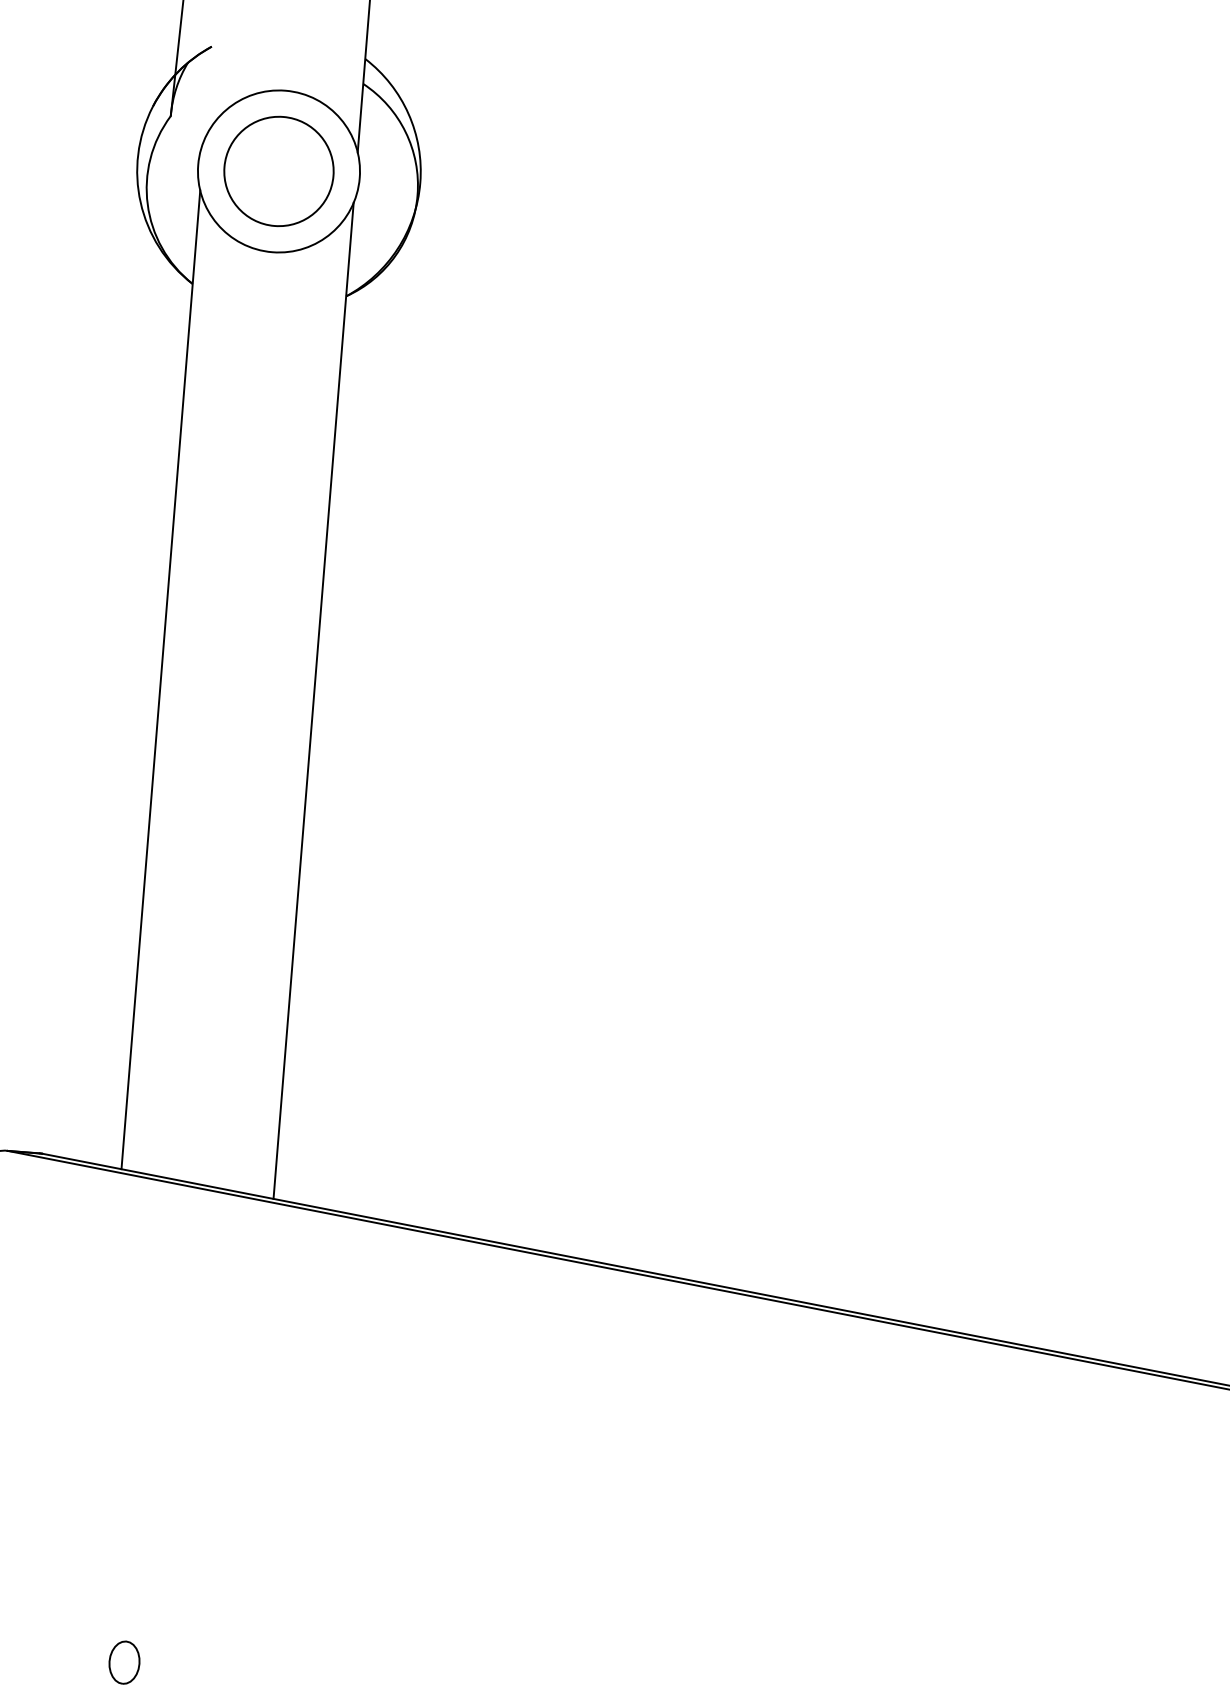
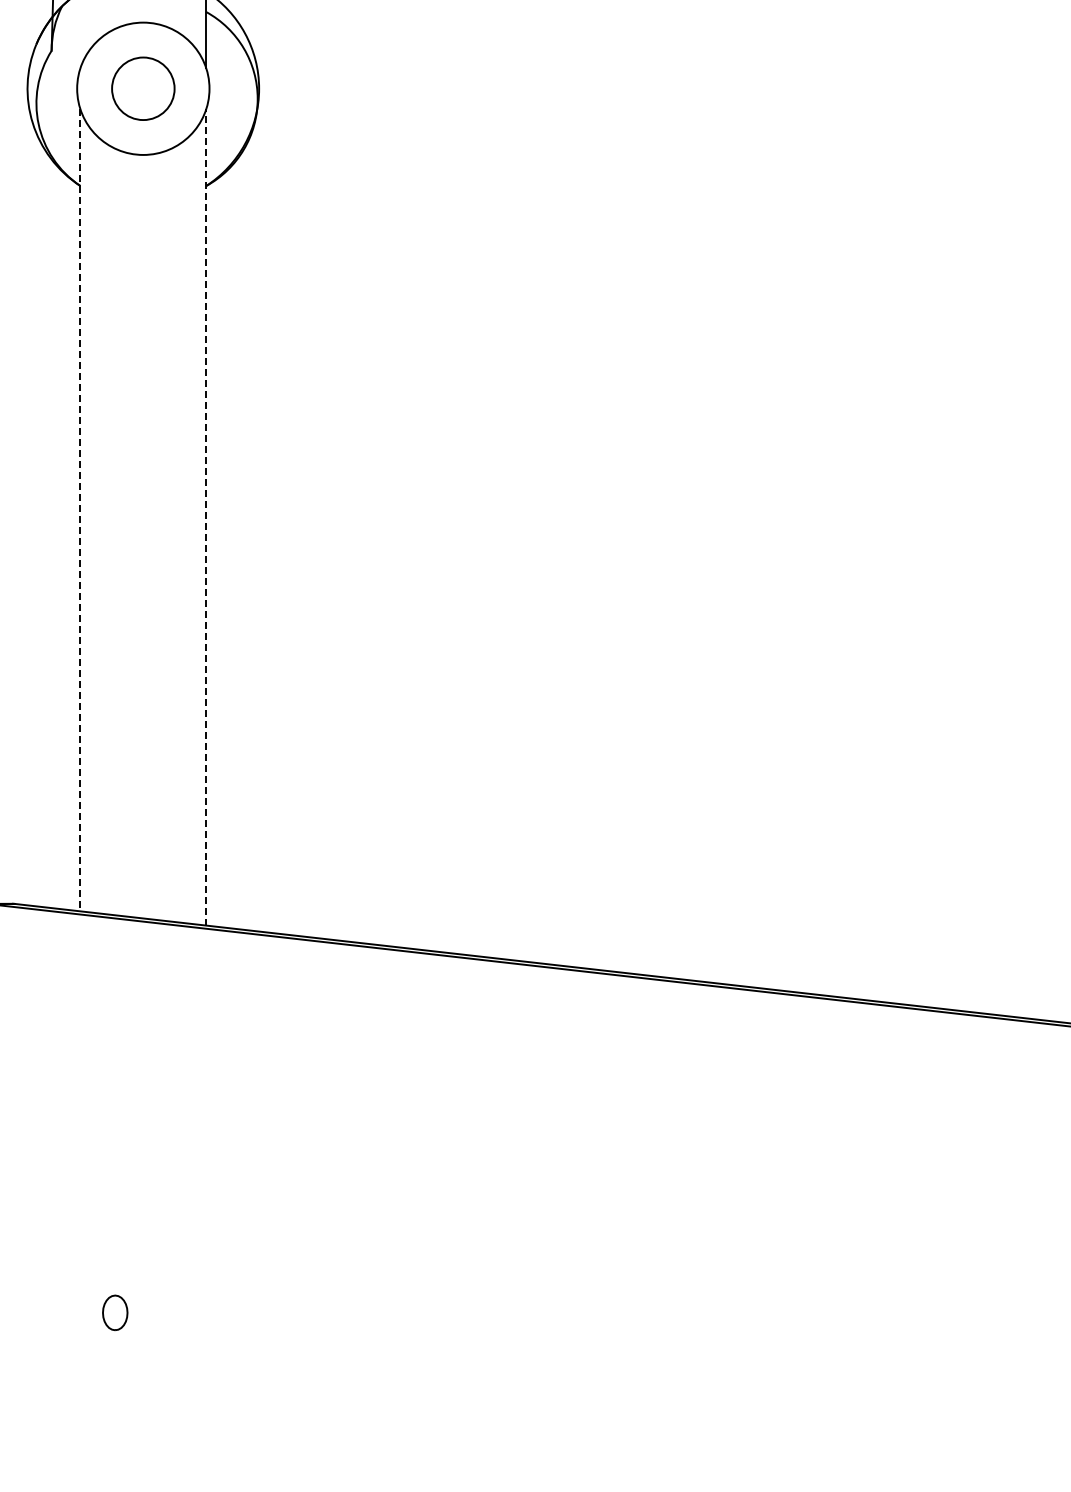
circle: (279, 171) -> (143, 88), size x0.7
line: (160, 679) -> (80, 510), solid -> dashed
line: (313, 700) -> (206, 517), solid -> dashed

